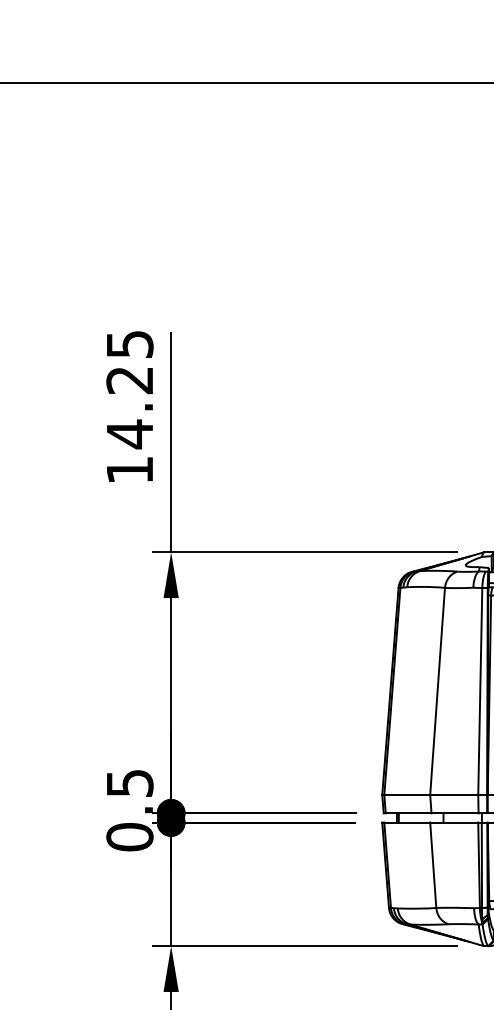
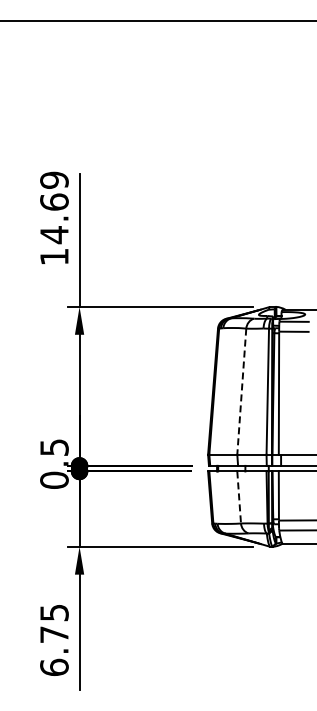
text: (130, 361) -> (54, 190), 14.25 -> 14.69
line: (437, 692) -> (241, 392), solid -> dashed
line: (433, 865) -> (239, 497), solid -> dashed

